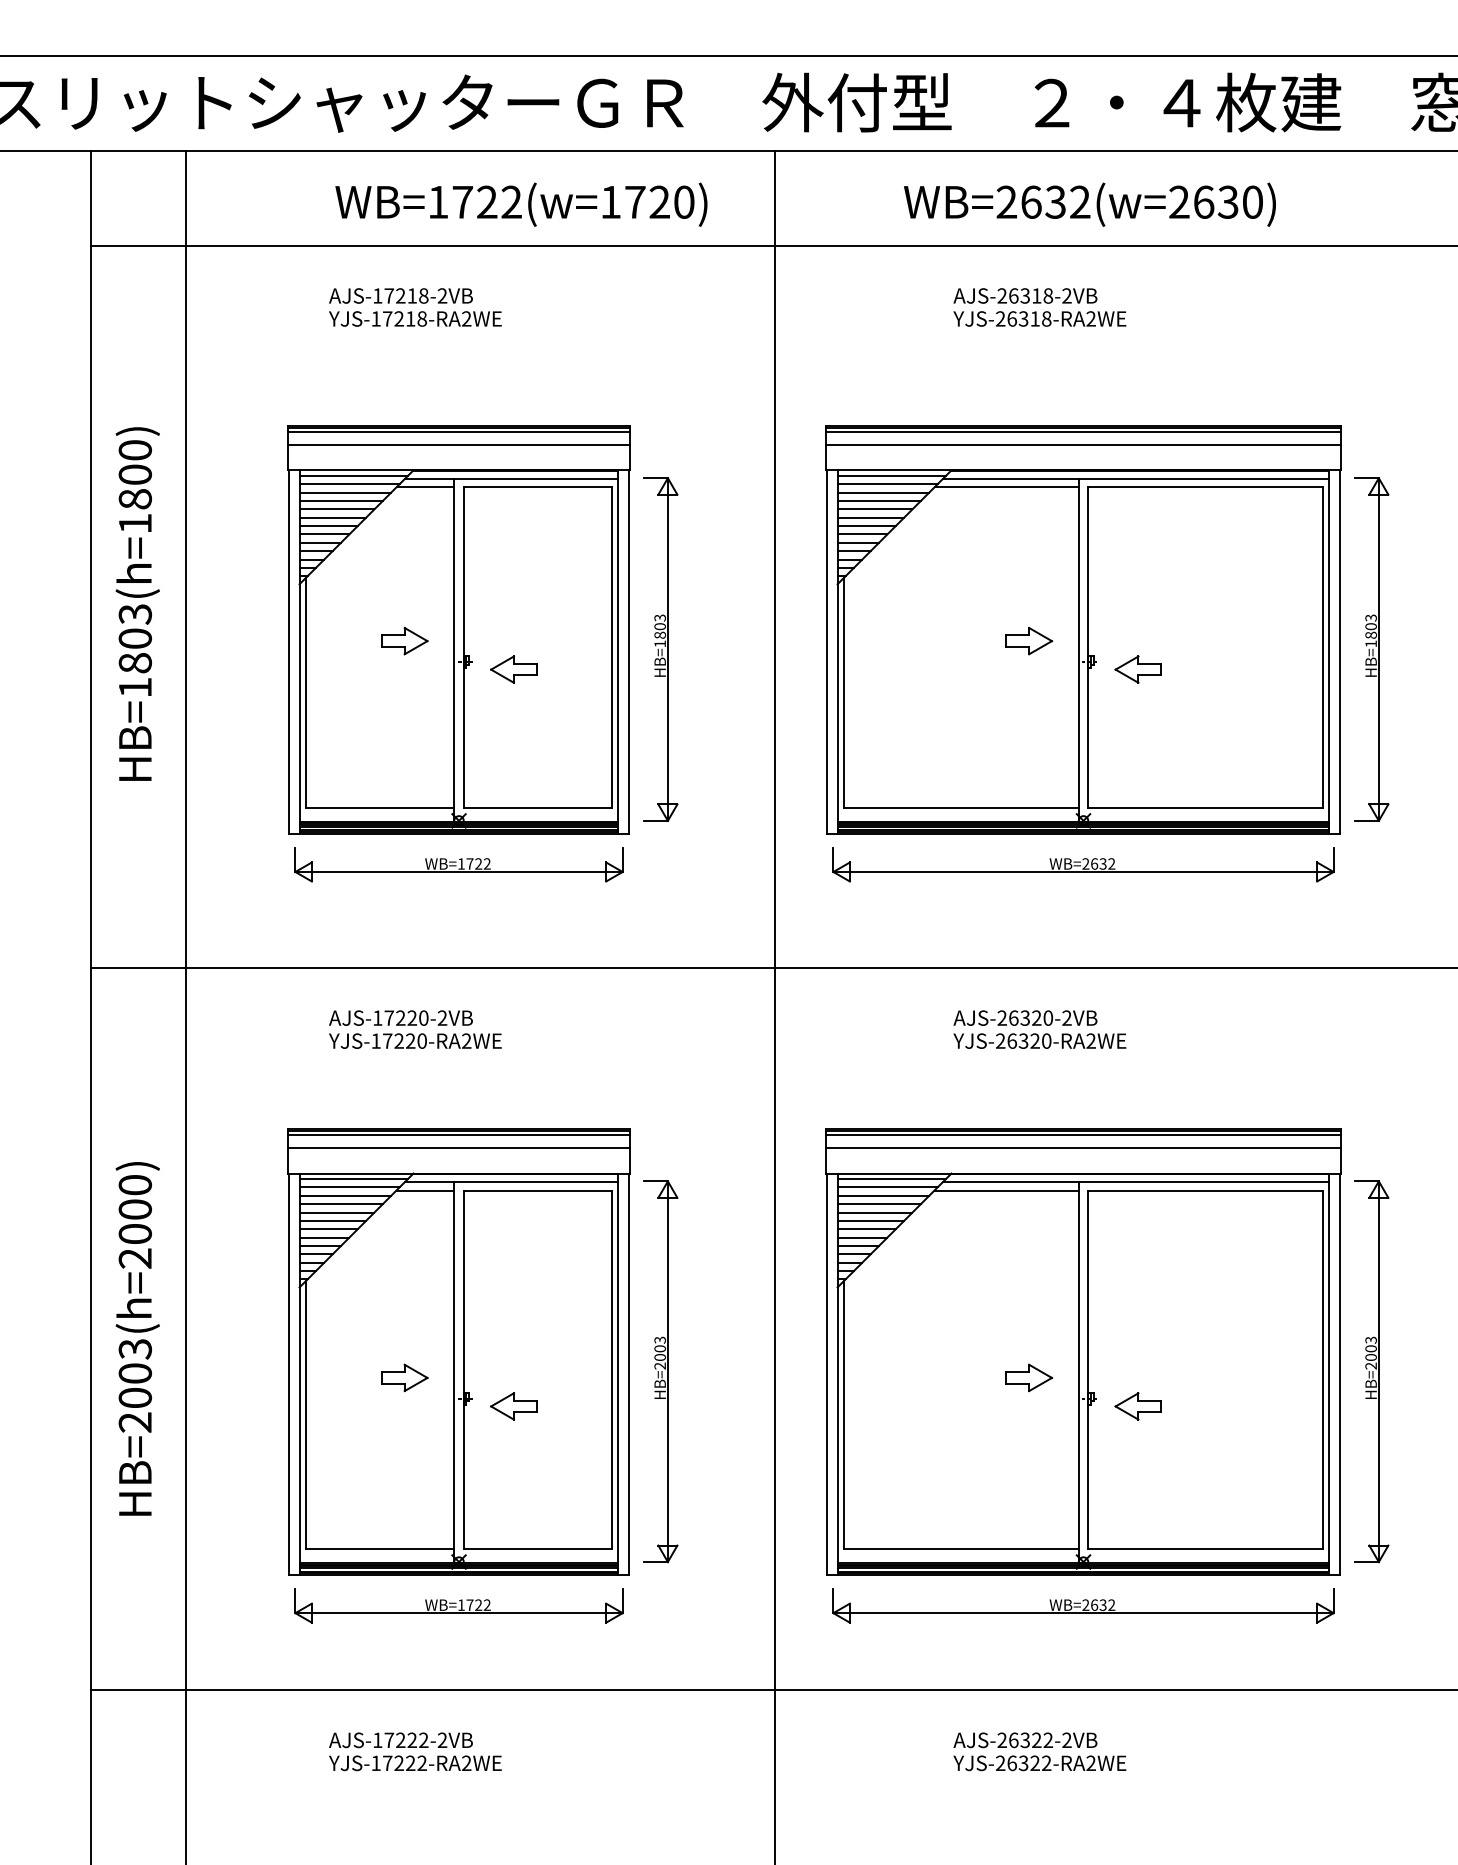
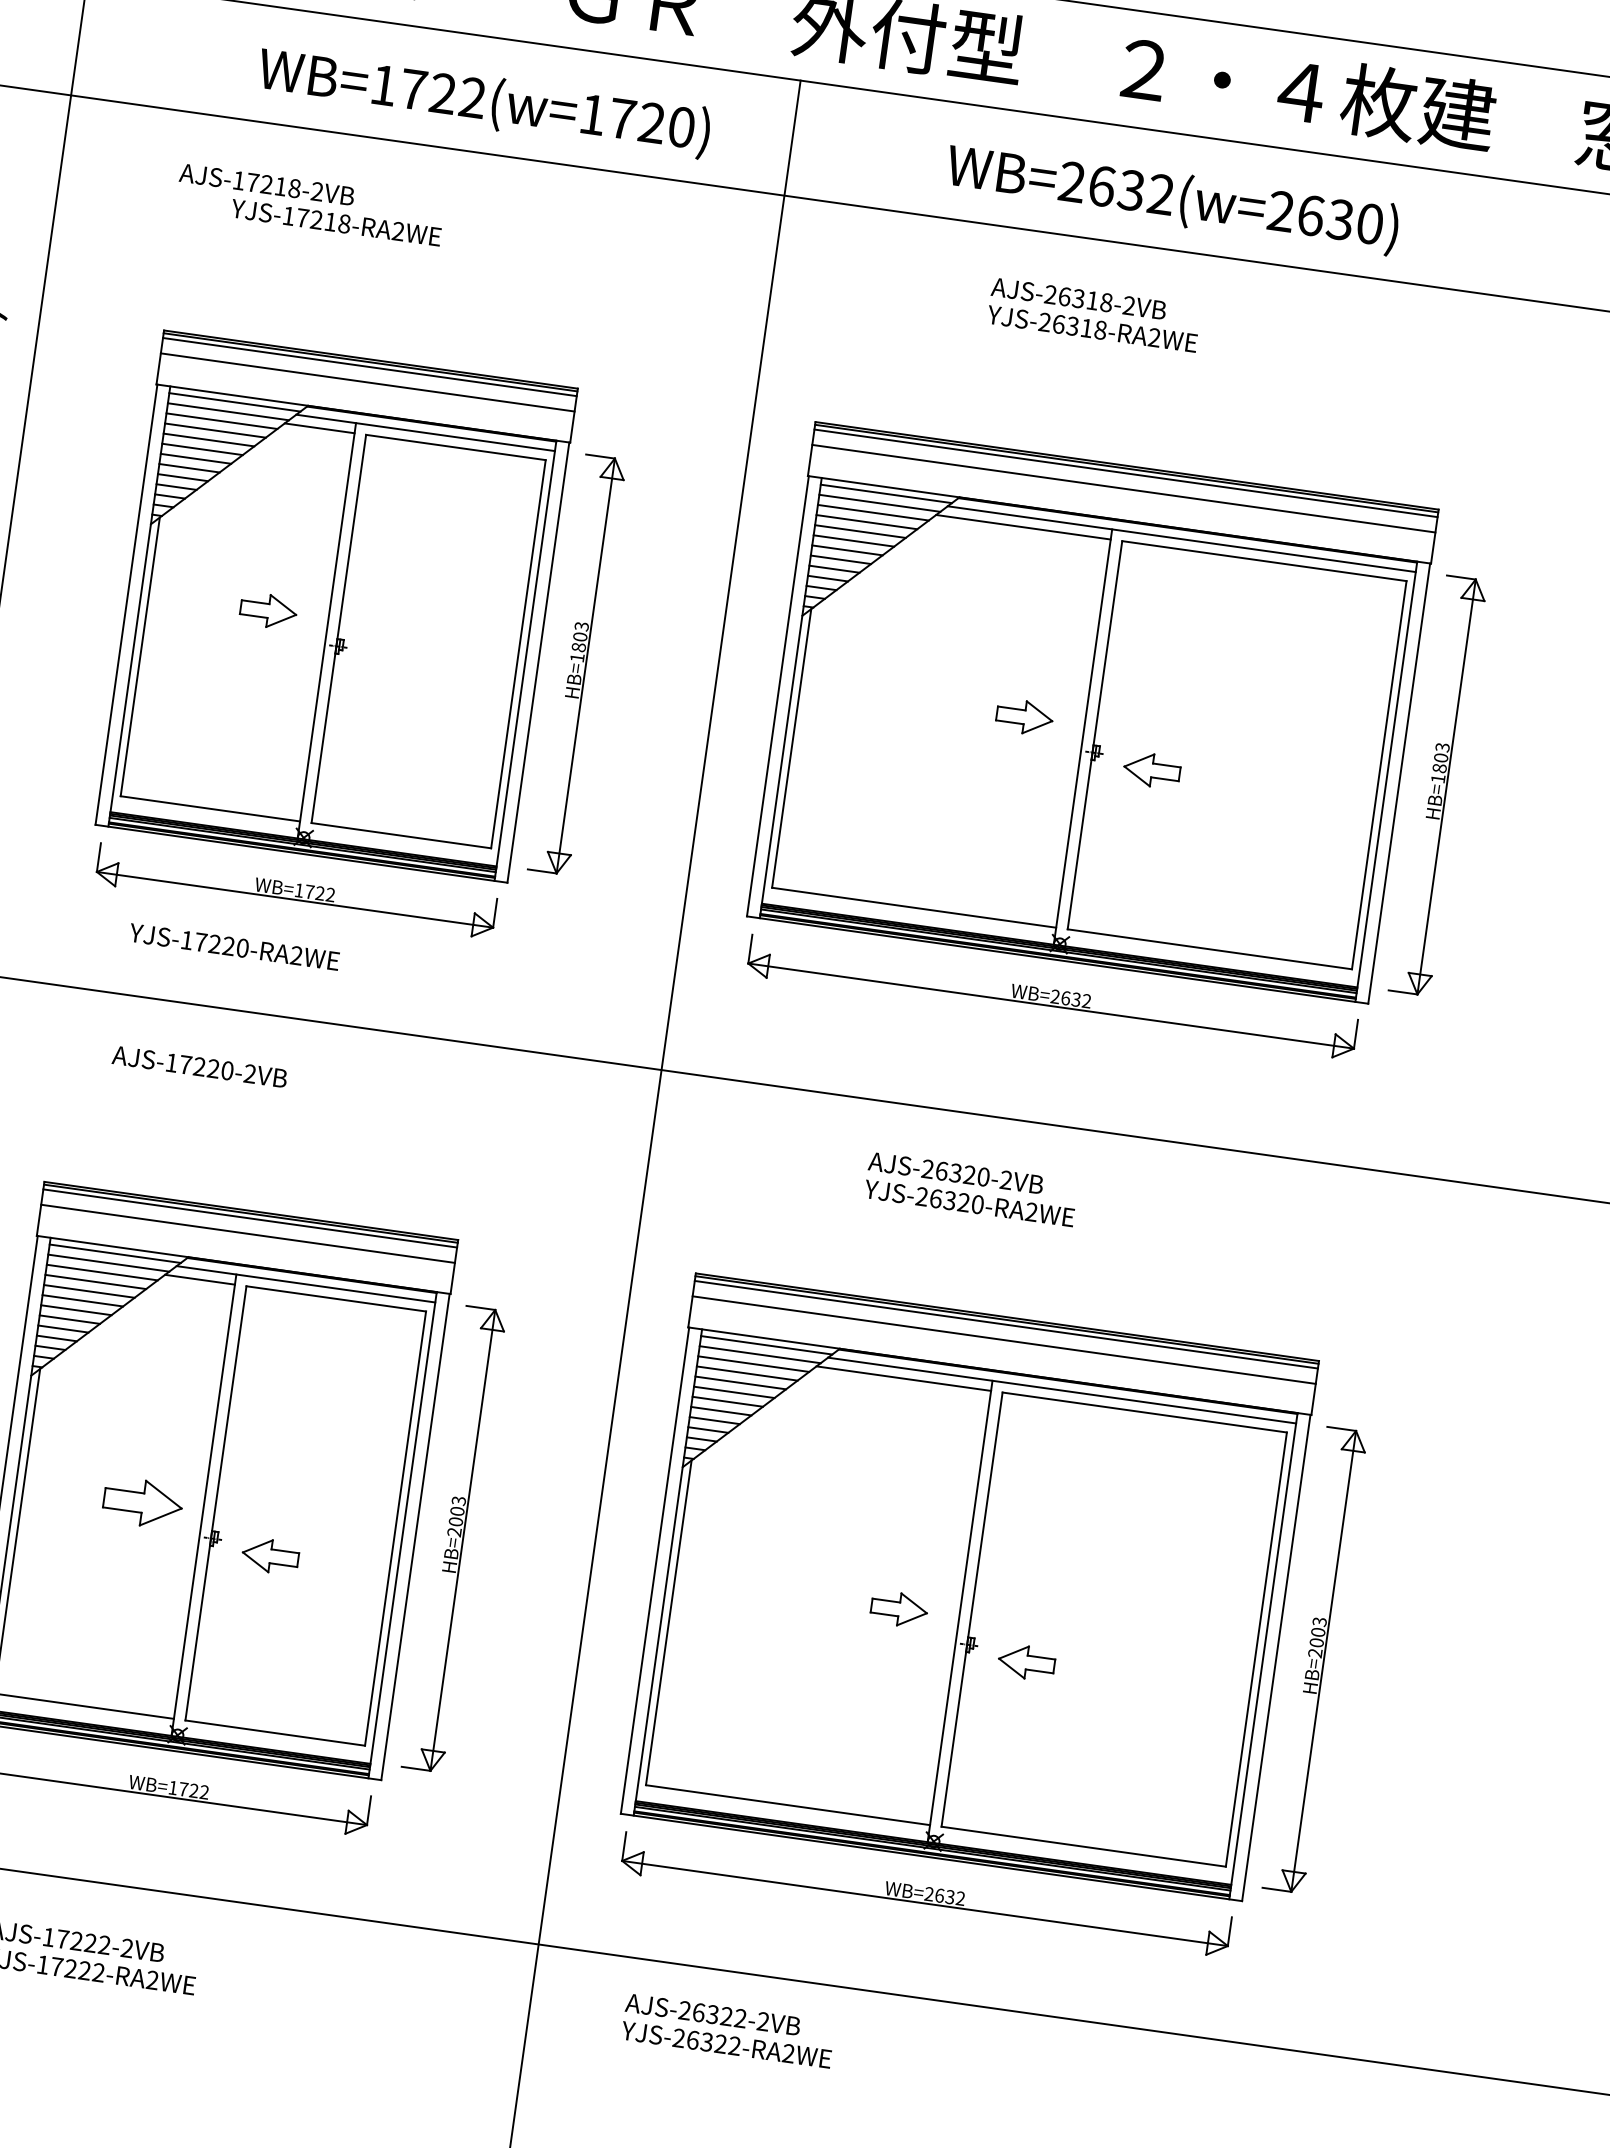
text: (400, 295) -> (266, 184), moved
part: (513, 669) -> (395, 663), removed
text: (415, 1040) -> (234, 946), moved
part: (404, 1377) -> (142, 1502), size x1.4
text: (1039, 1751) -> (728, 2030), moved

